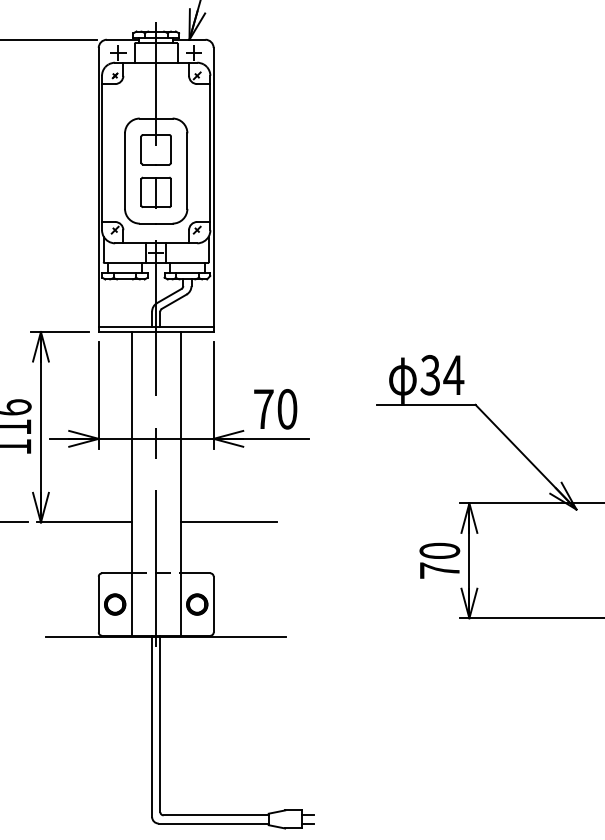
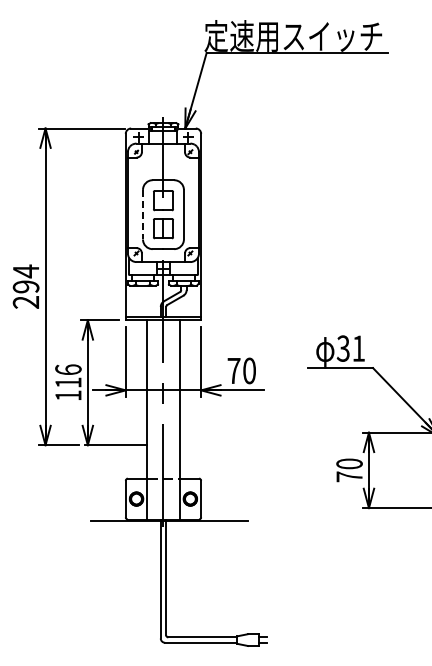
line: (125, 170) -> (143, 214), solid -> dashed
text: (453, 375) -> (358, 348), 34 -> 31
line: (227, 522) -> (210, 445), removed

